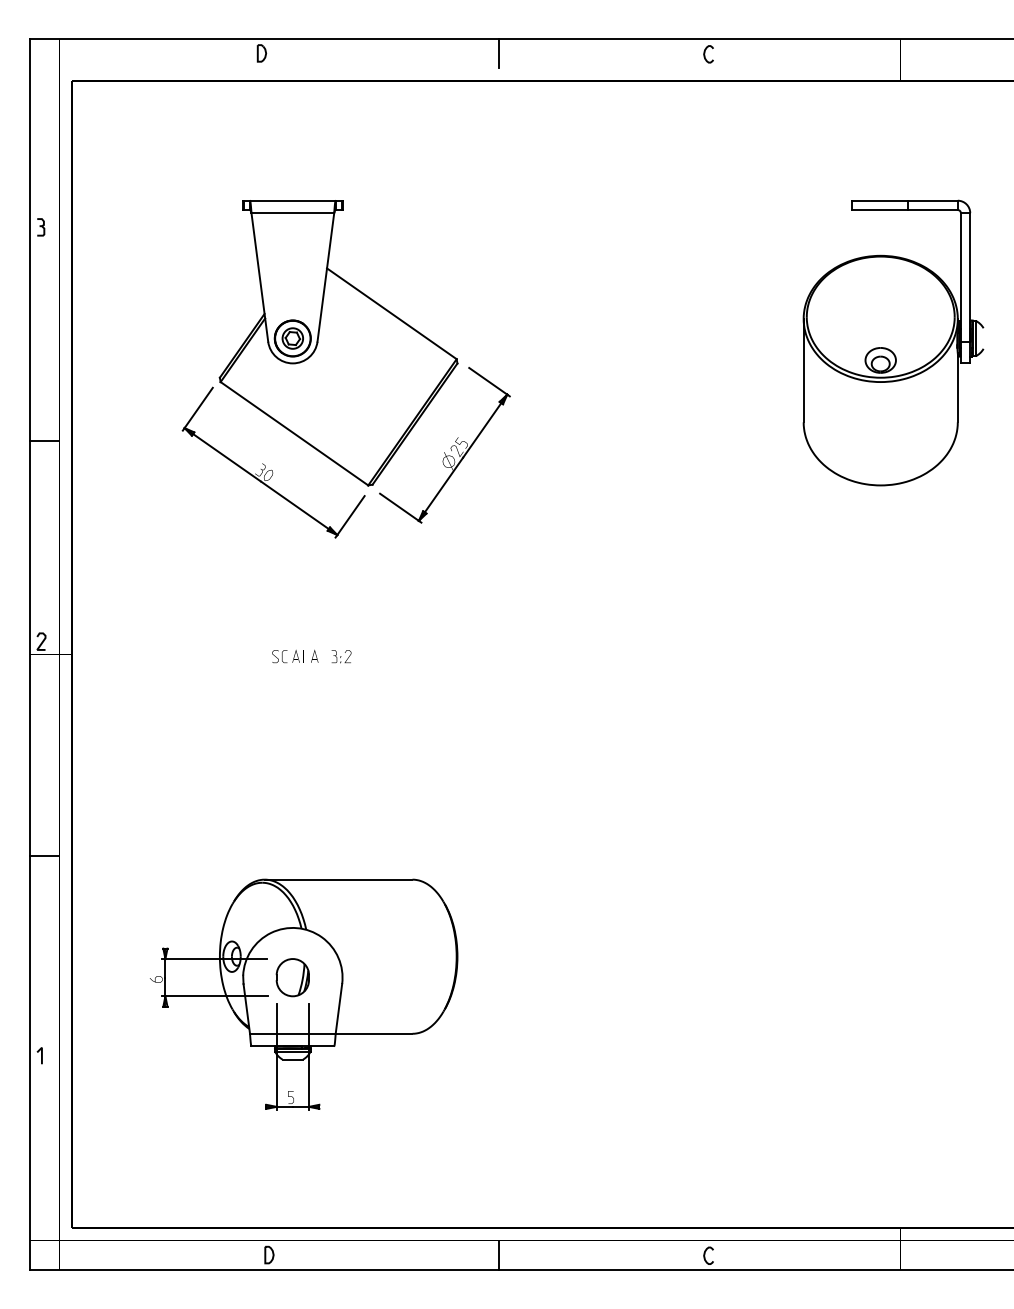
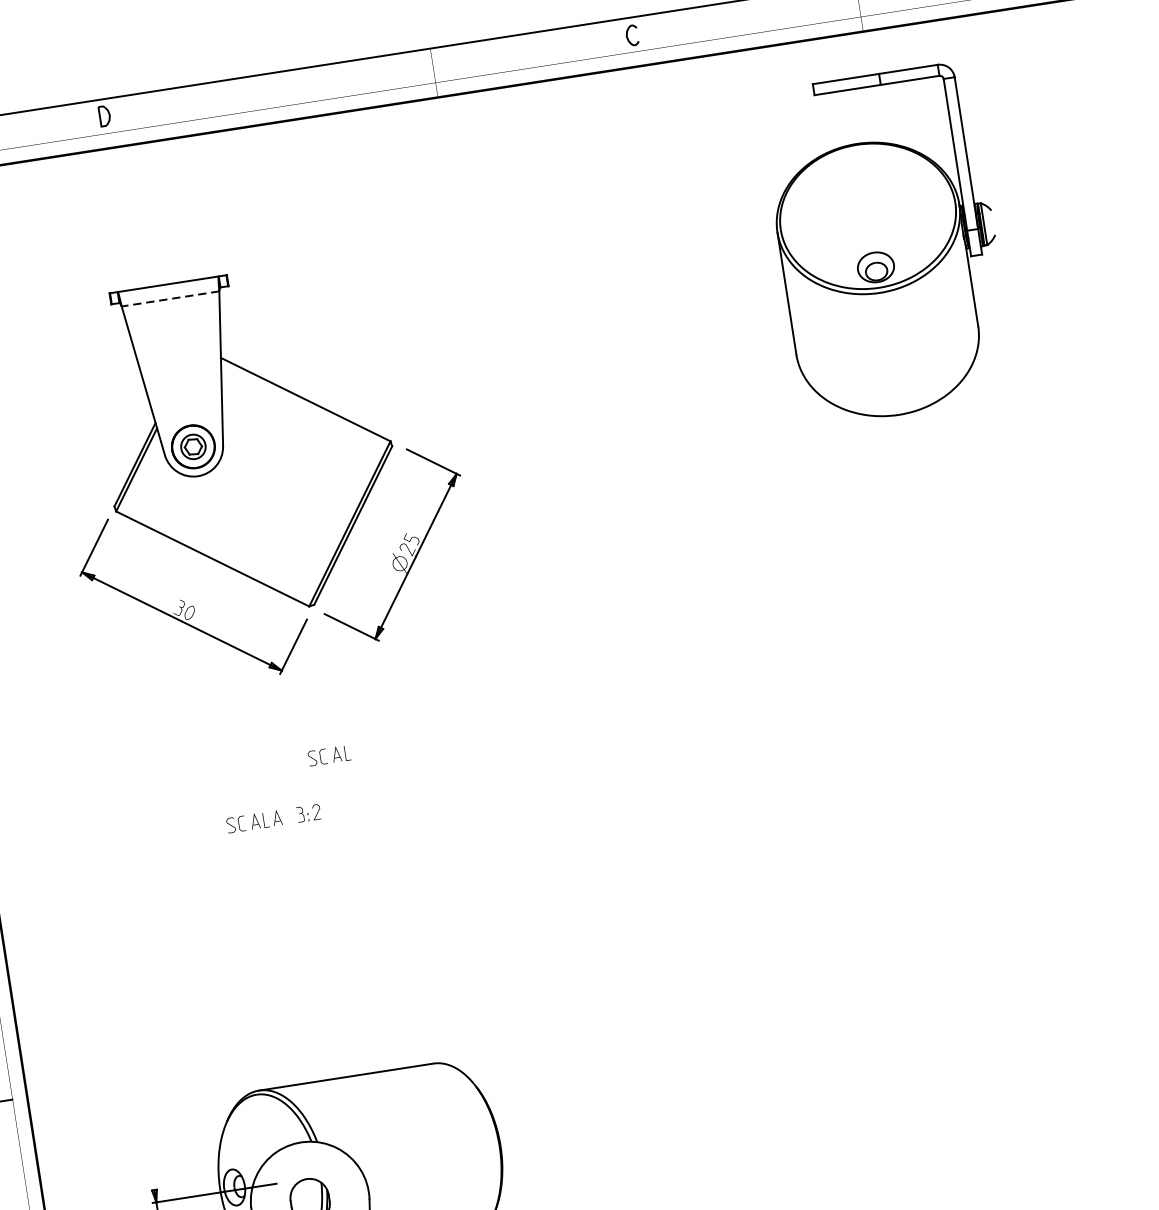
line: (498, 53) -> (384, 72), removed
line: (292, 213) -> (170, 299), solid -> dashed
part: (893, 342) -> (887, 243), moved
part: (363, 611) -> (326, 756), added

